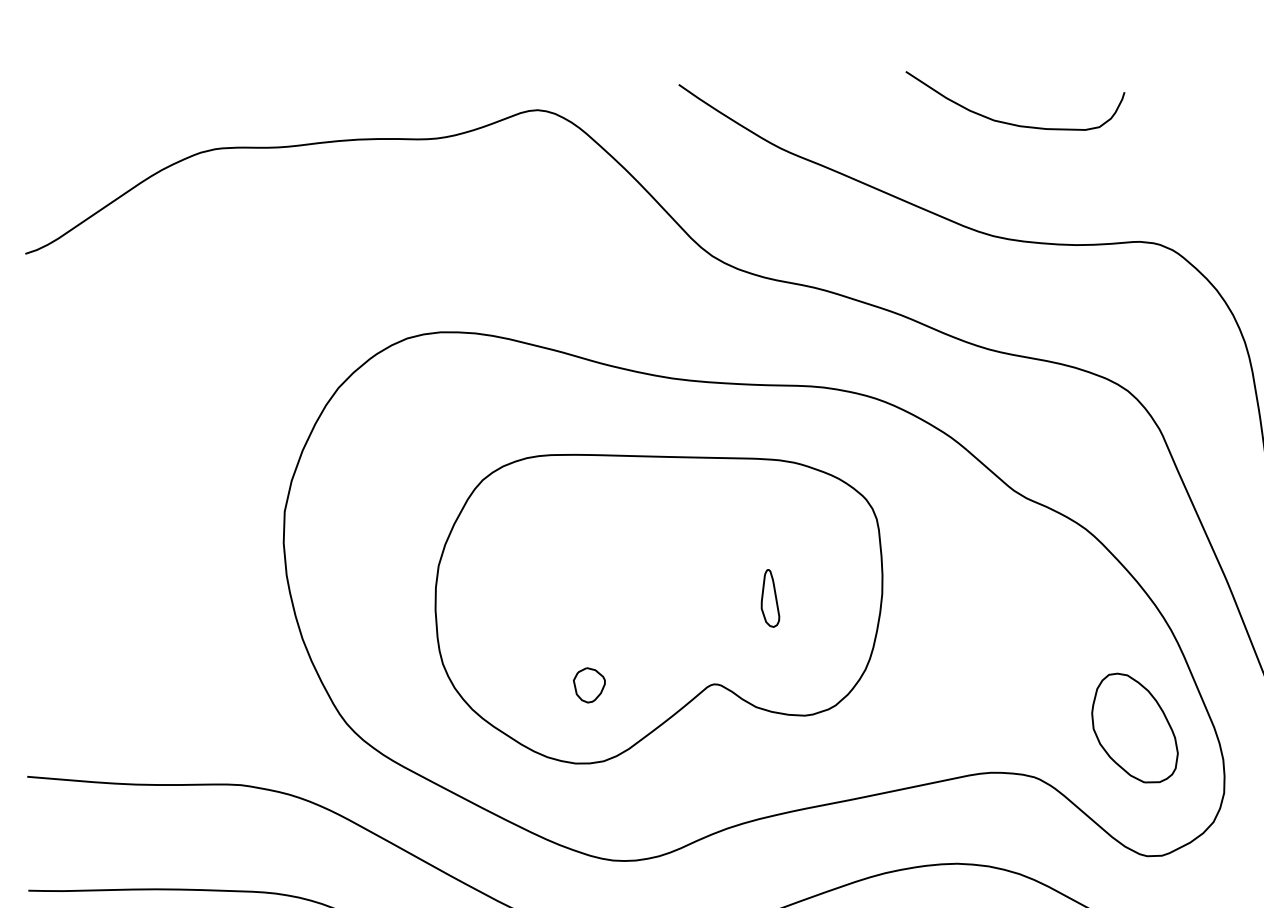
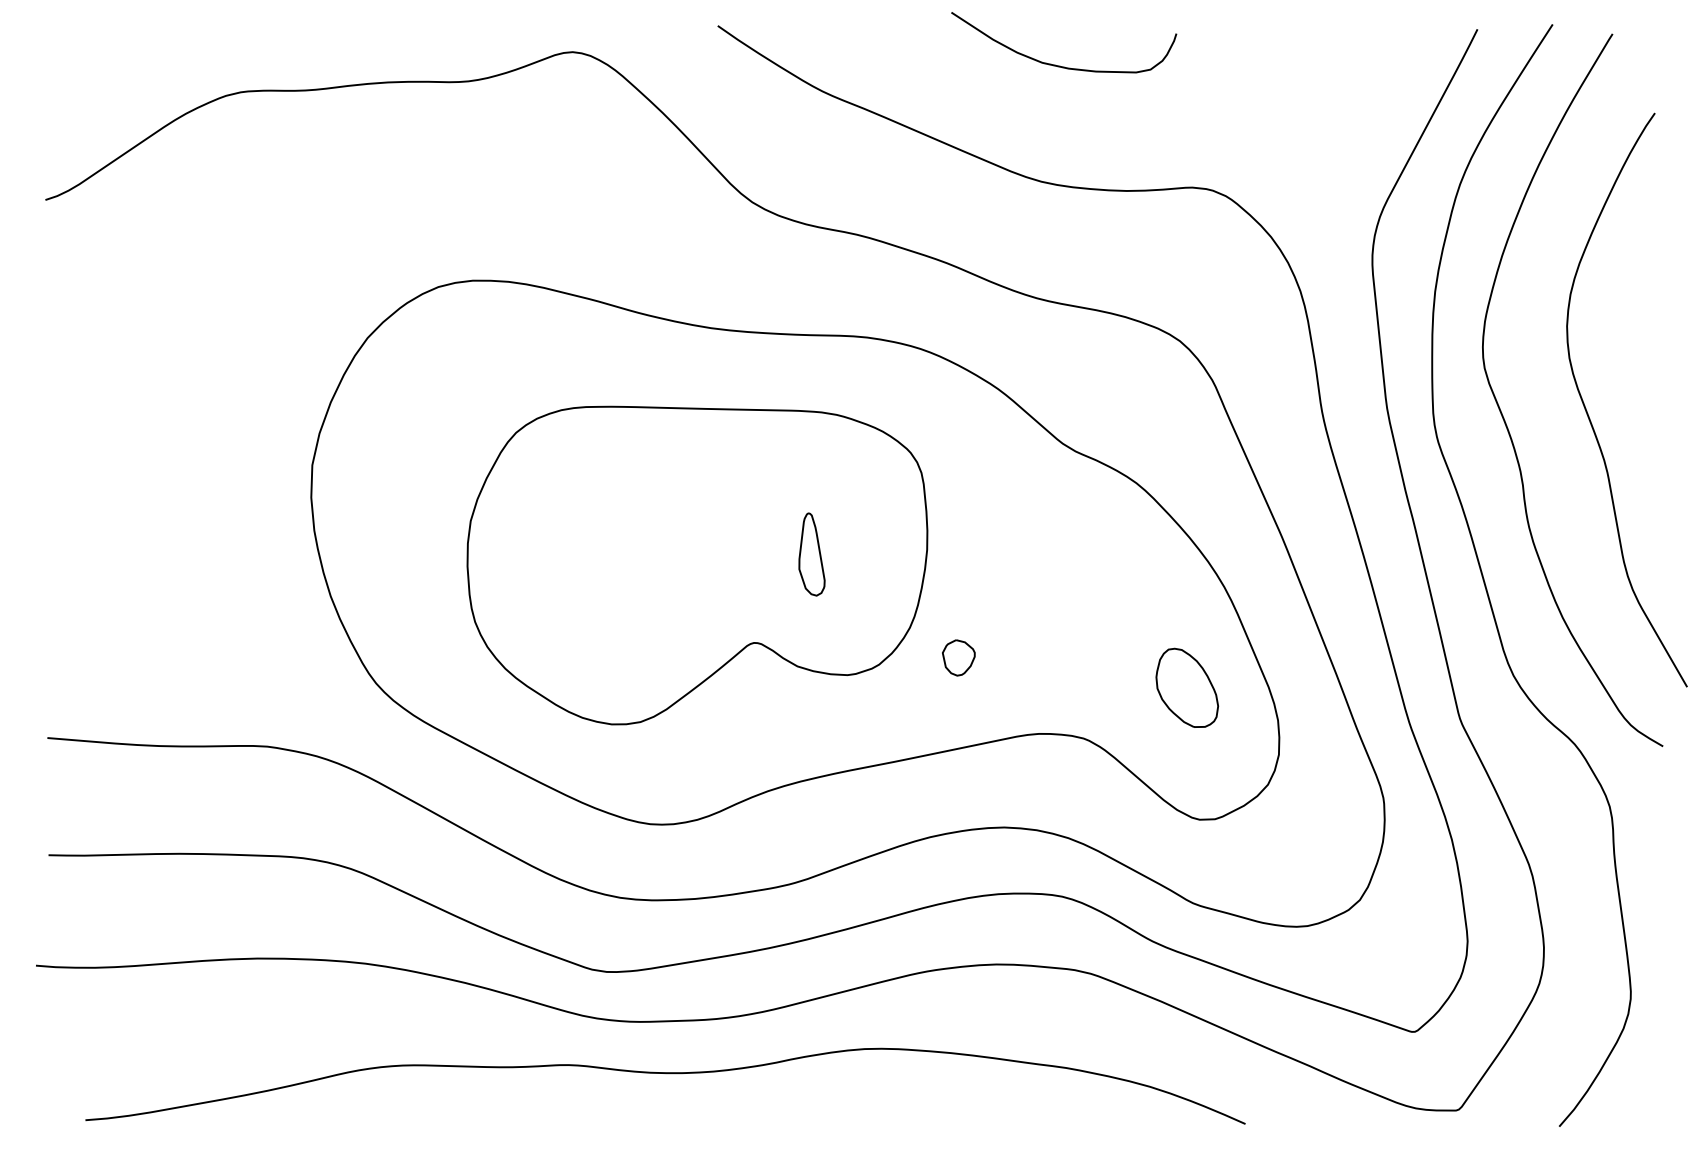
part: (770, 598) -> (812, 554), size x1.4
part: (589, 684) -> (958, 657), moved
part: (1135, 727) -> (1187, 687), size x0.7

